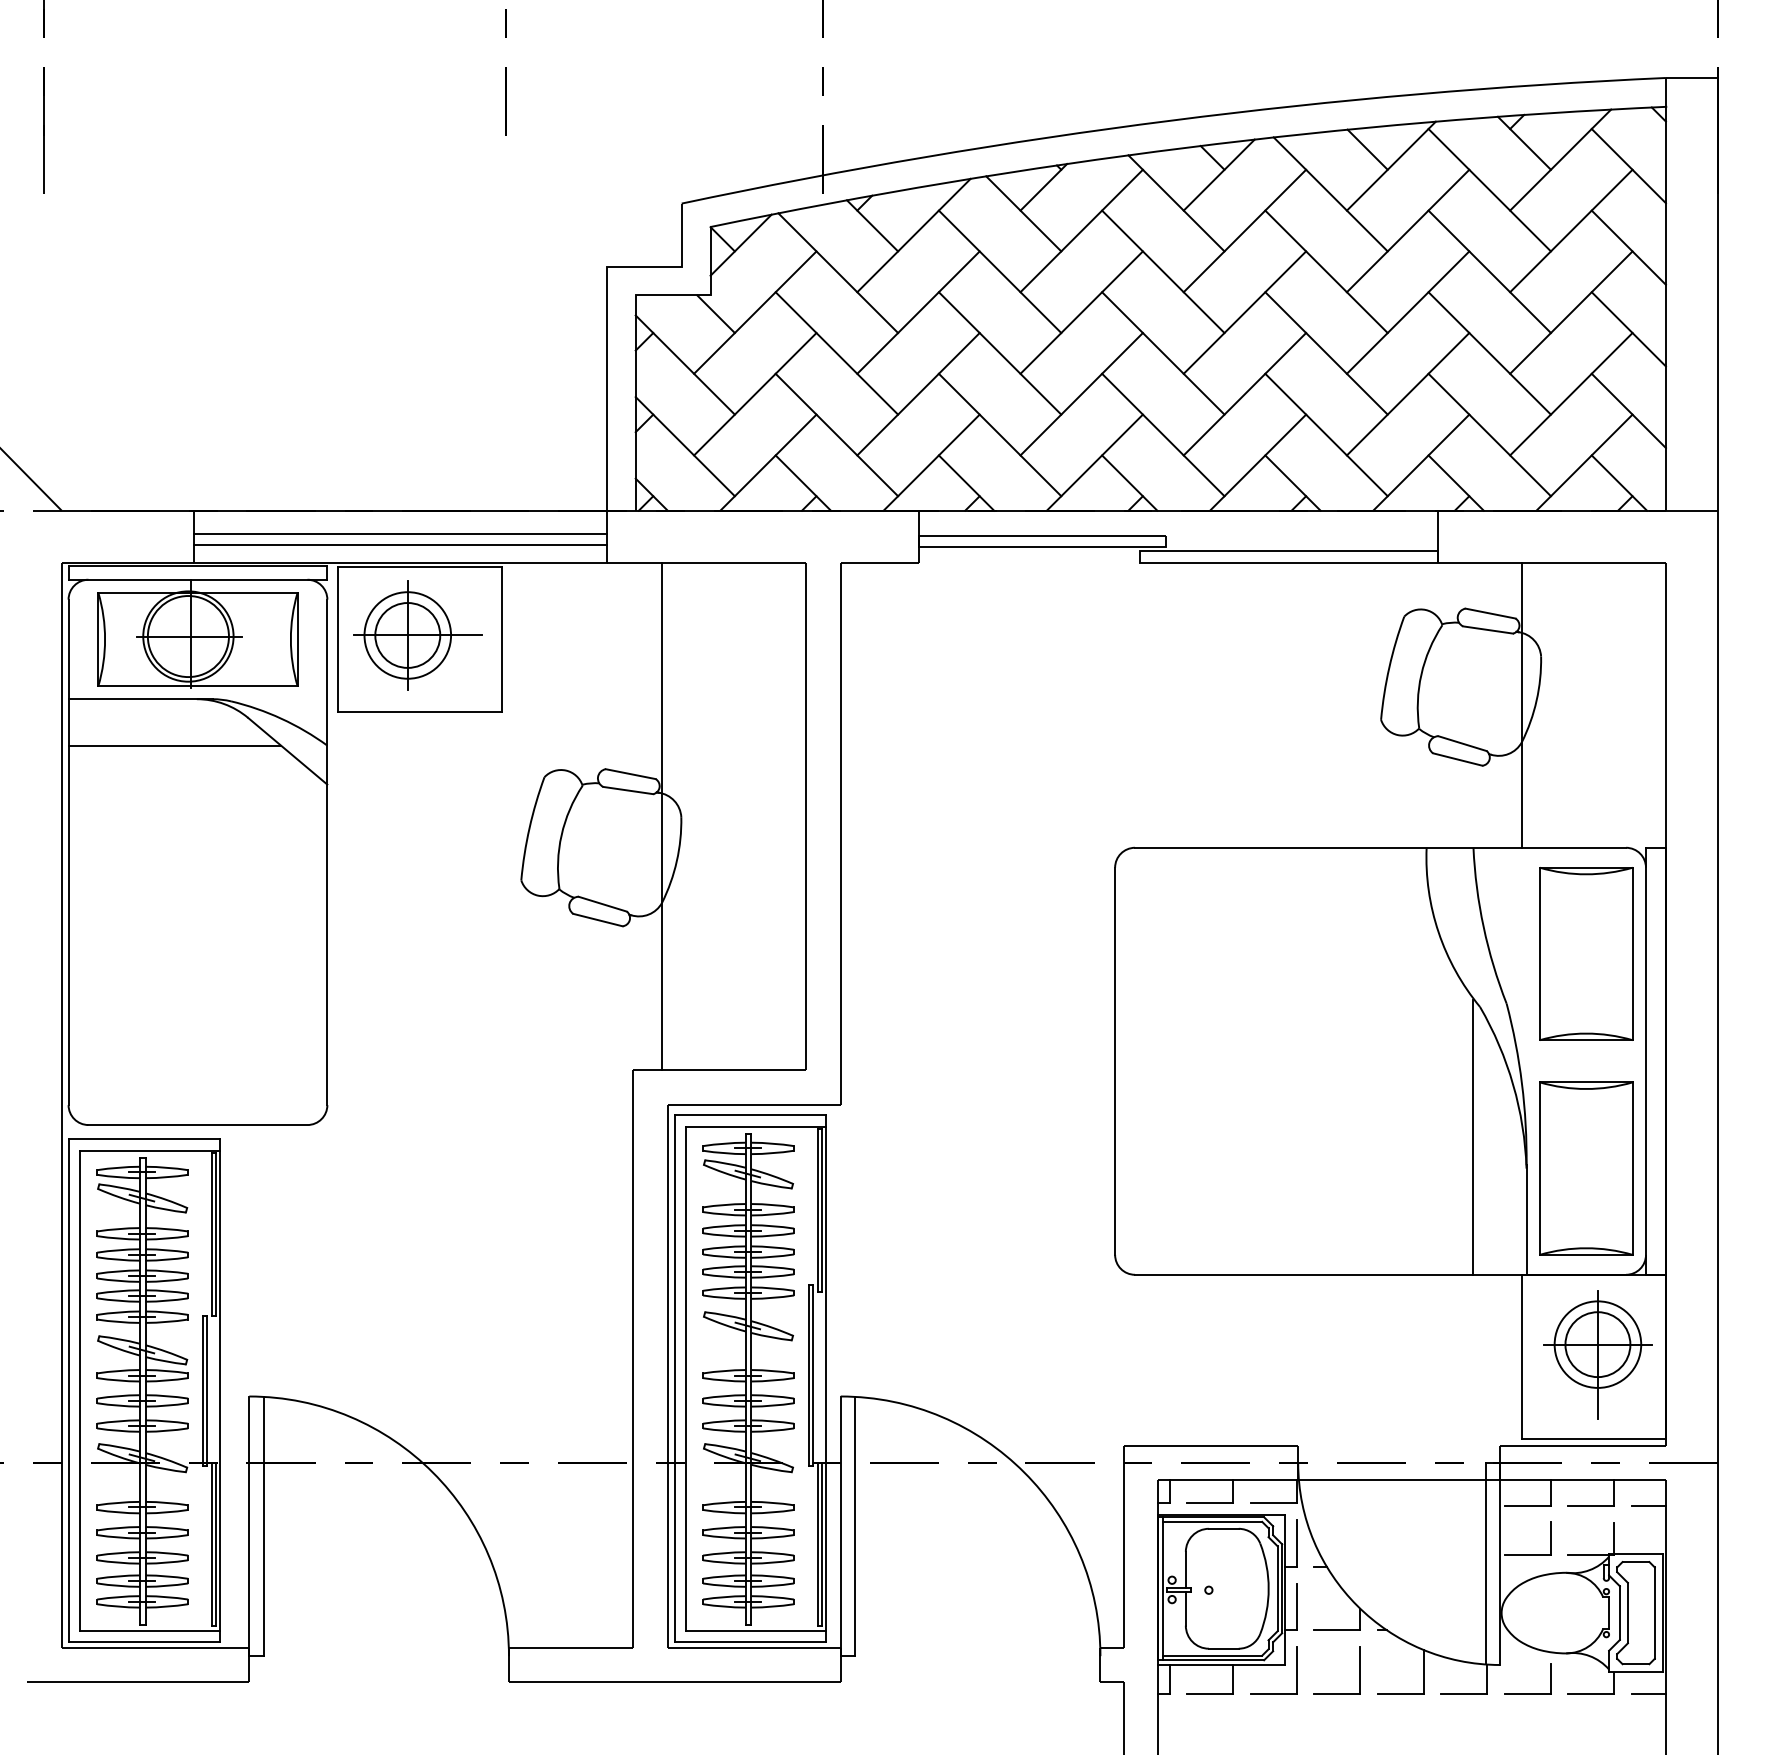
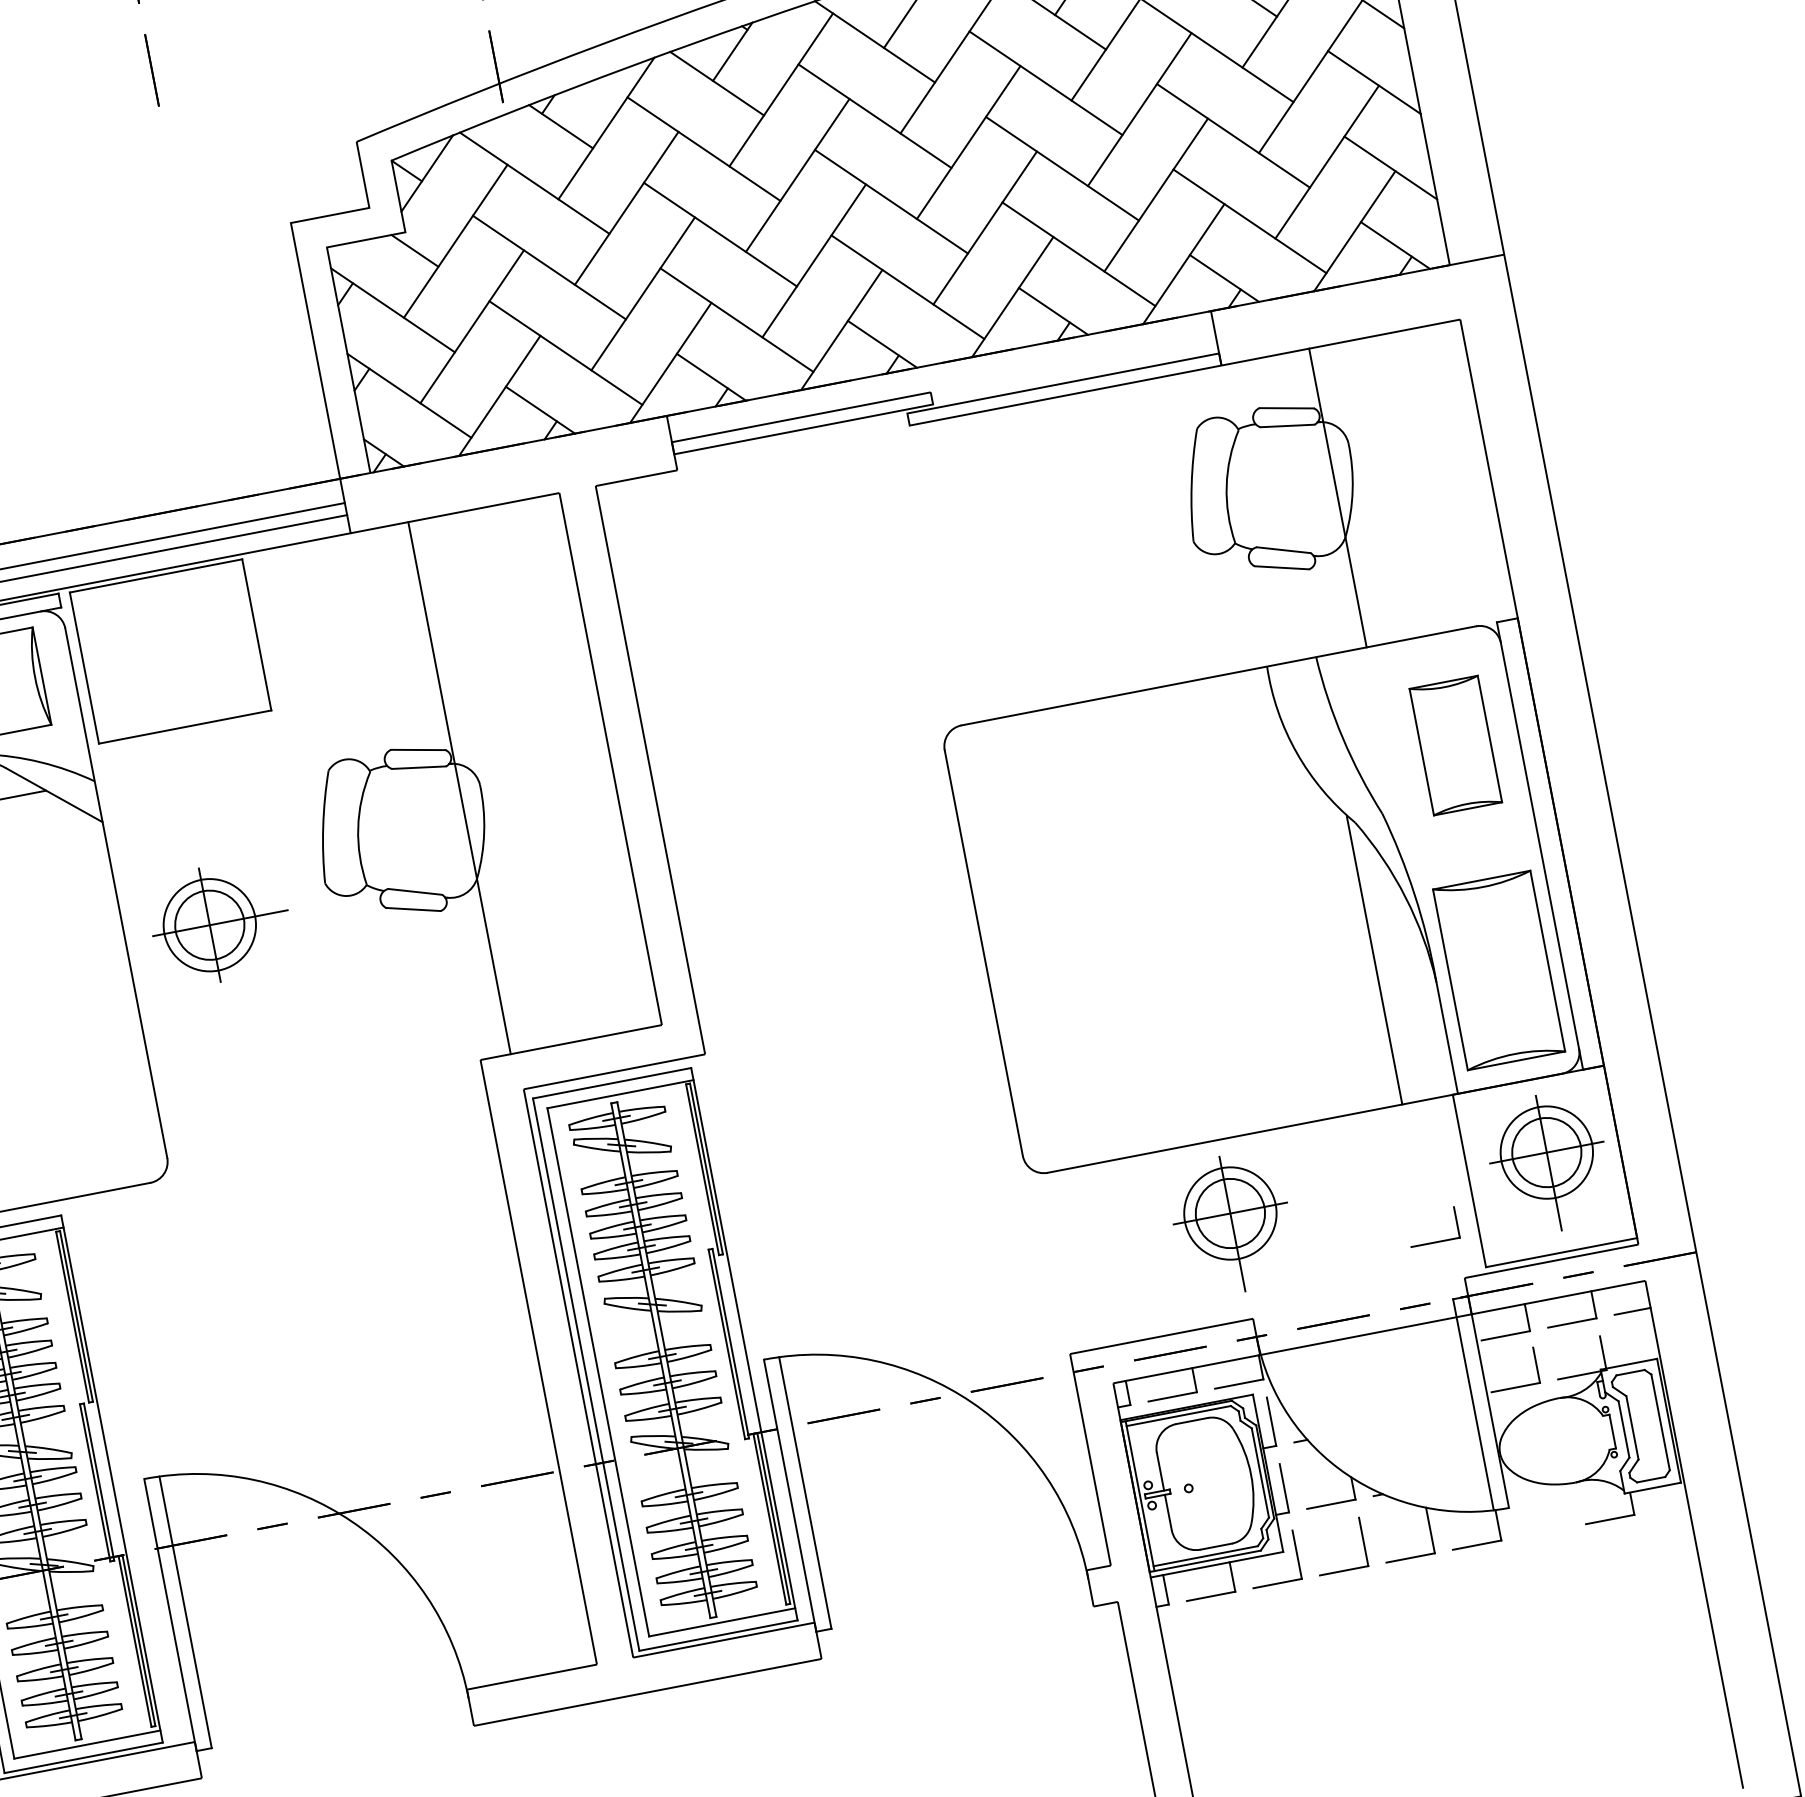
part: (417, 635) -> (220, 923), moved
part: (1586, 953) -> (1455, 745), size x0.7
part: (1295, 1354) -> (1231, 1223), added
part: (1527, 1693) -> (1435, 1242), moved
line: (1648, 1693) -> (1670, 1507), removed

